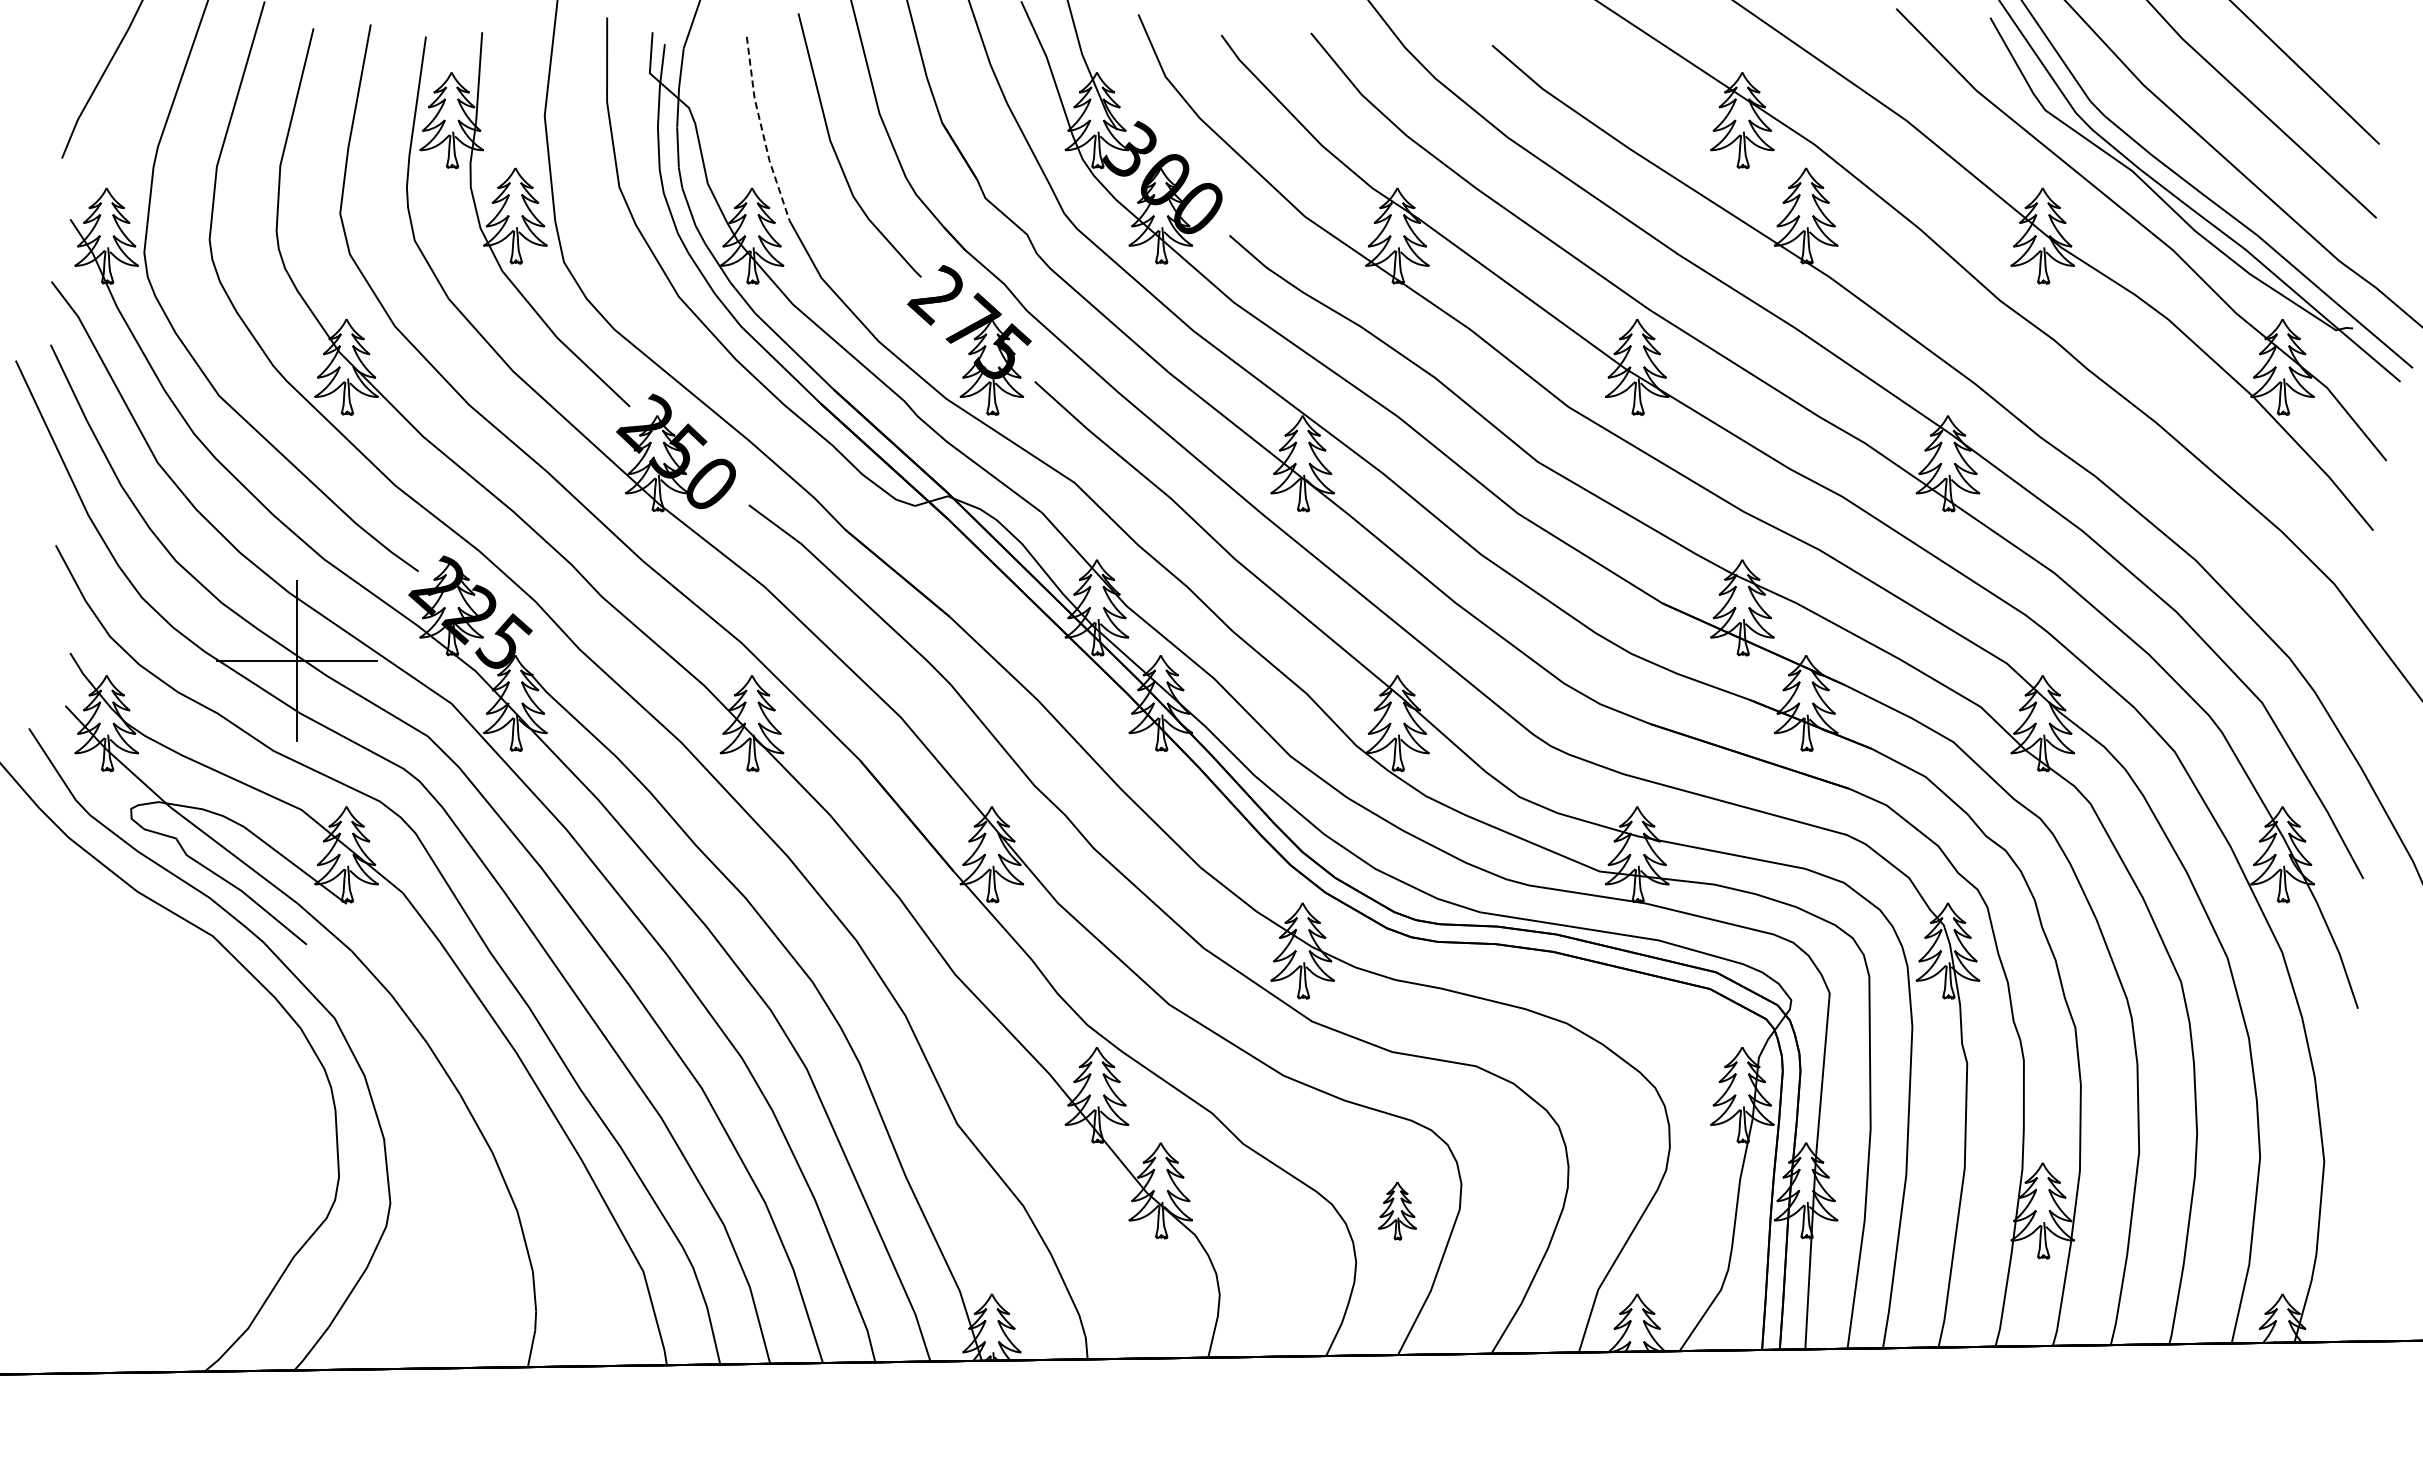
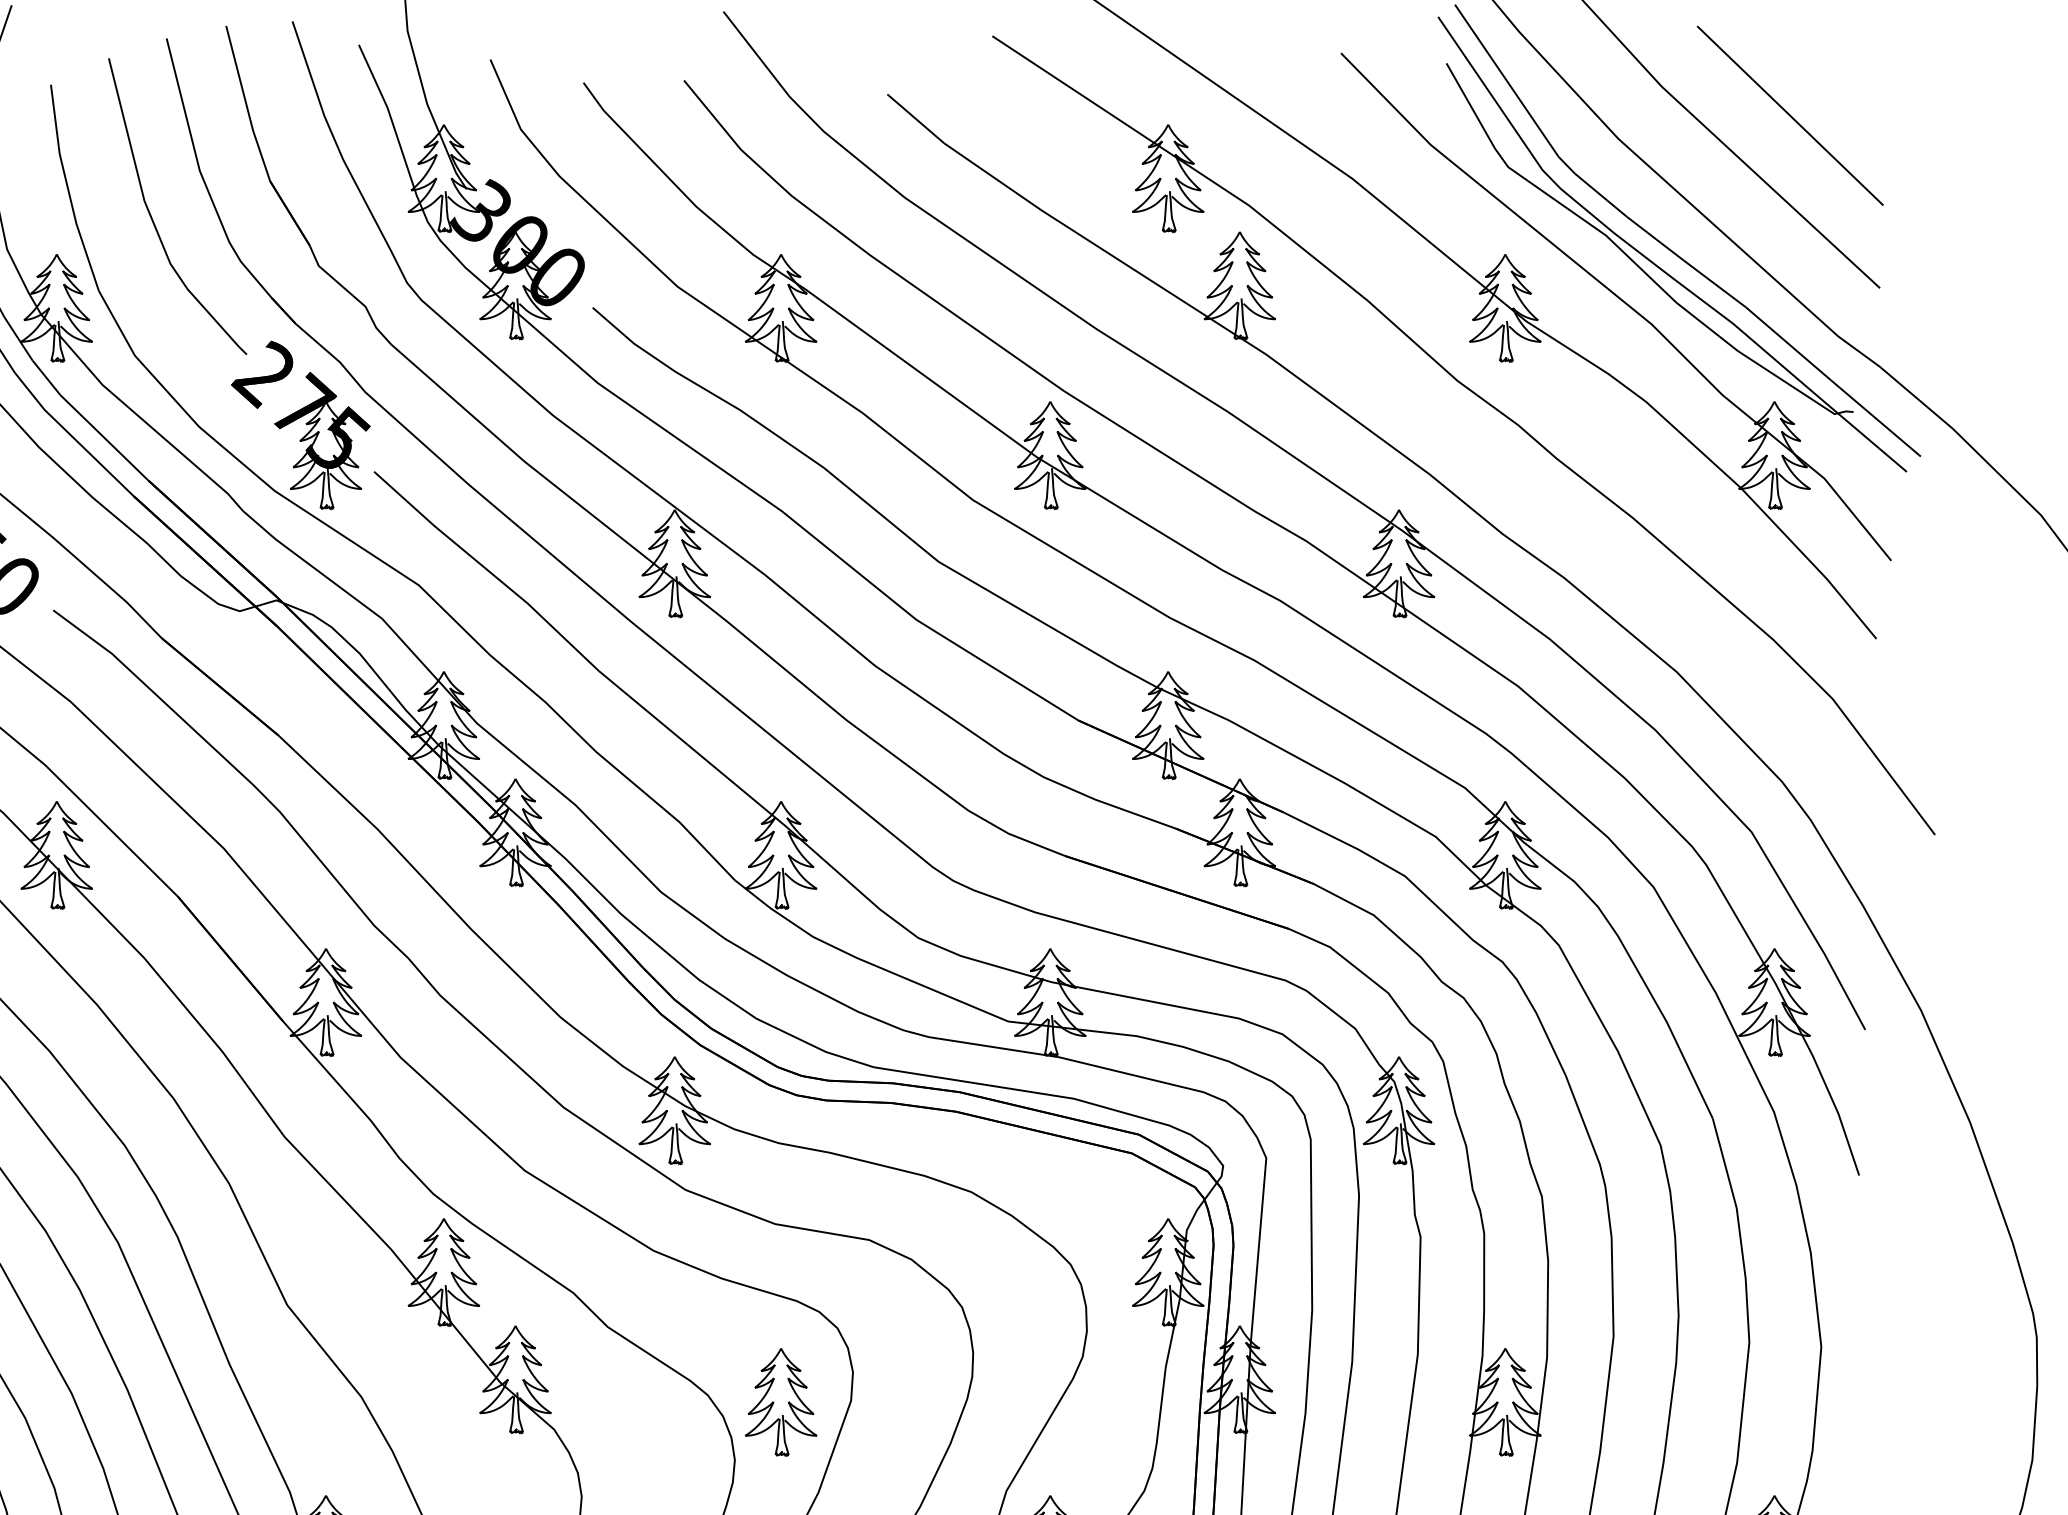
line: (762, 130) -> (68, 189), dashed -> solid
part: (1397, 1210) -> (781, 1401), size x1.67

